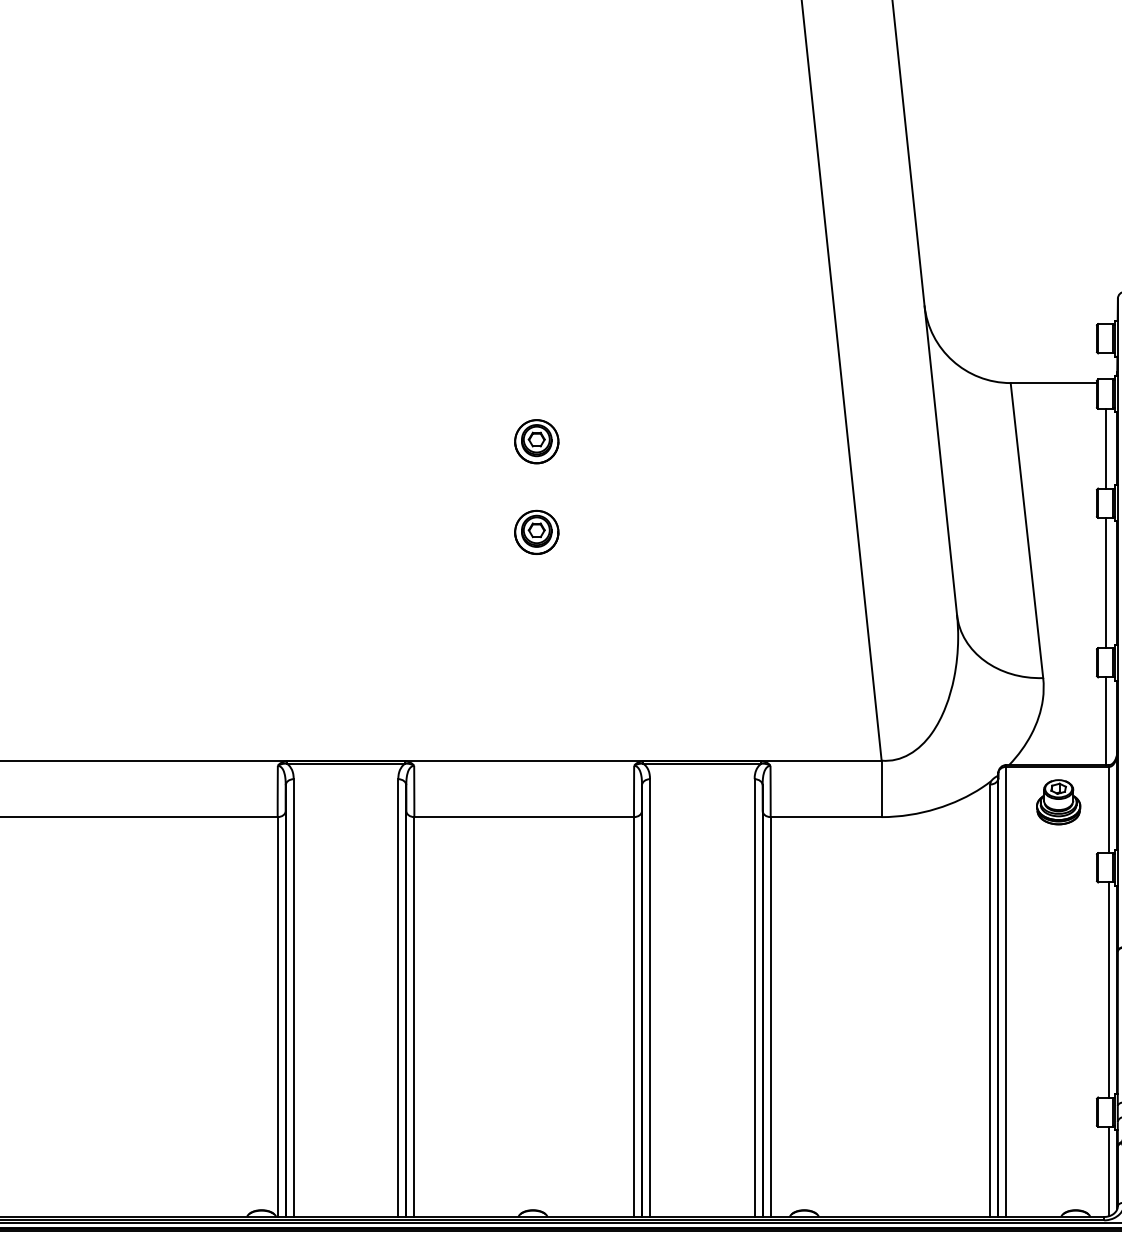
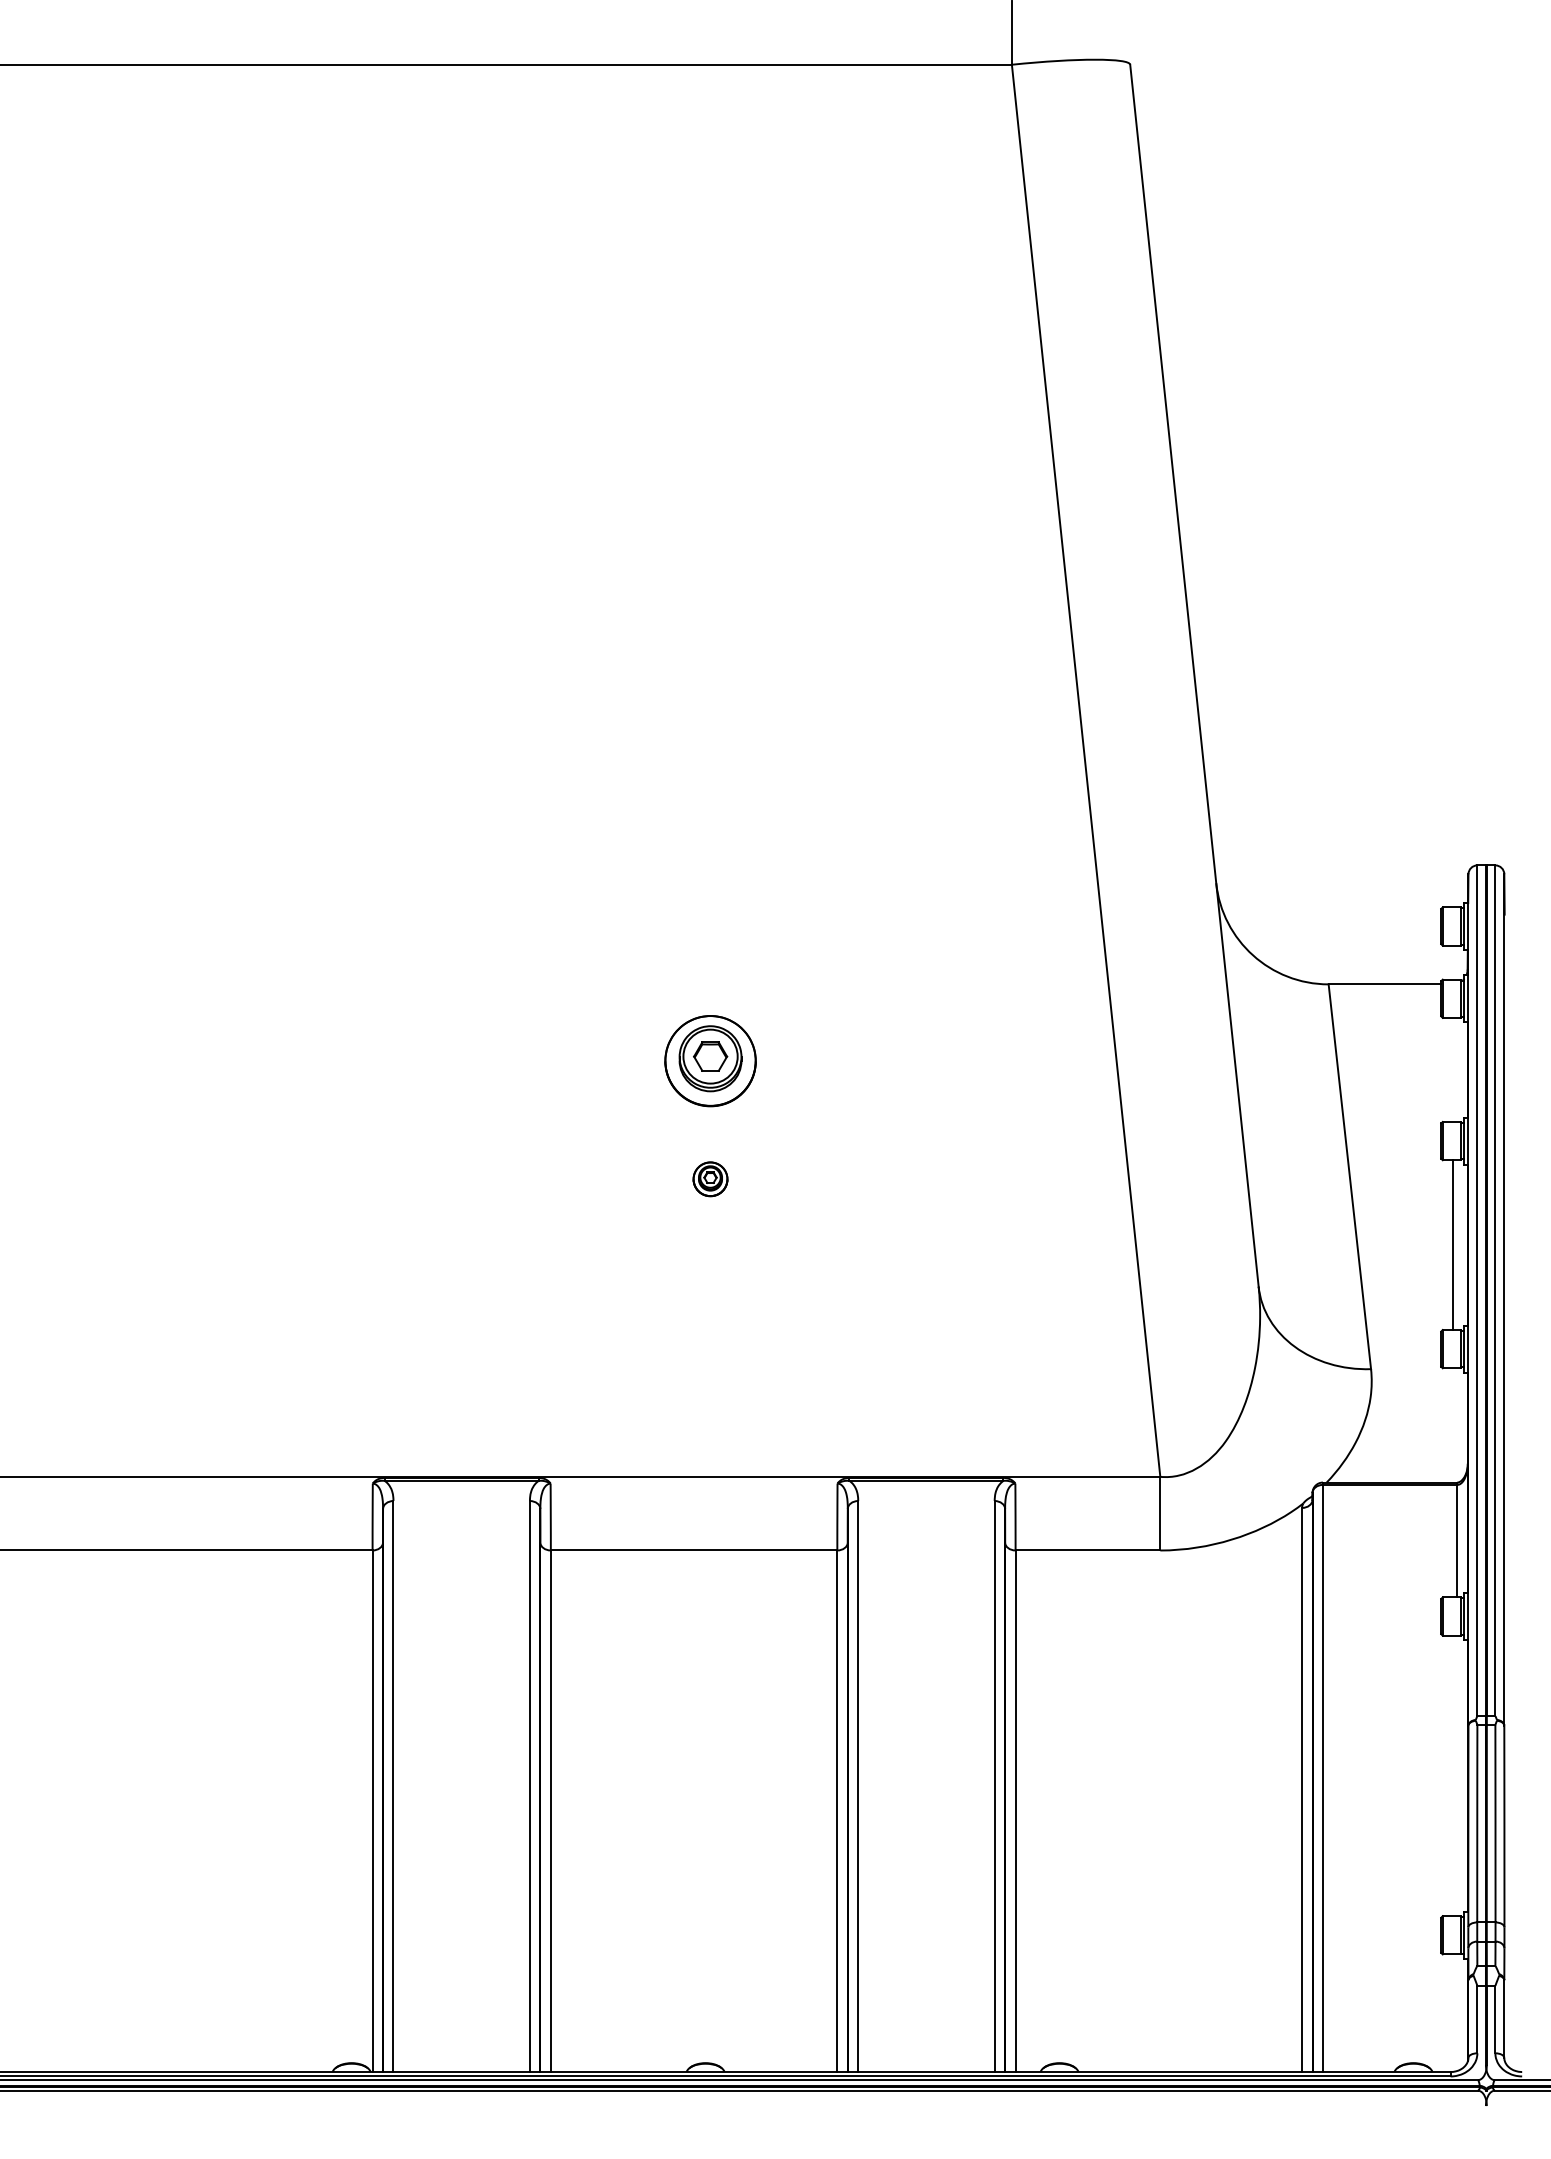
part: (536, 441) -> (710, 1060), size x1.6
line: (1105, 448) -> (1452, 1069), removed
part: (536, 532) -> (710, 1179), size x0.6
line: (1105, 721) -> (1452, 1425), removed
part: (1058, 801) -> (1391, 1530), removed
line: (1109, 989) -> (1457, 1775), removed
line: (1109, 1171) -> (1457, 2012), removed

